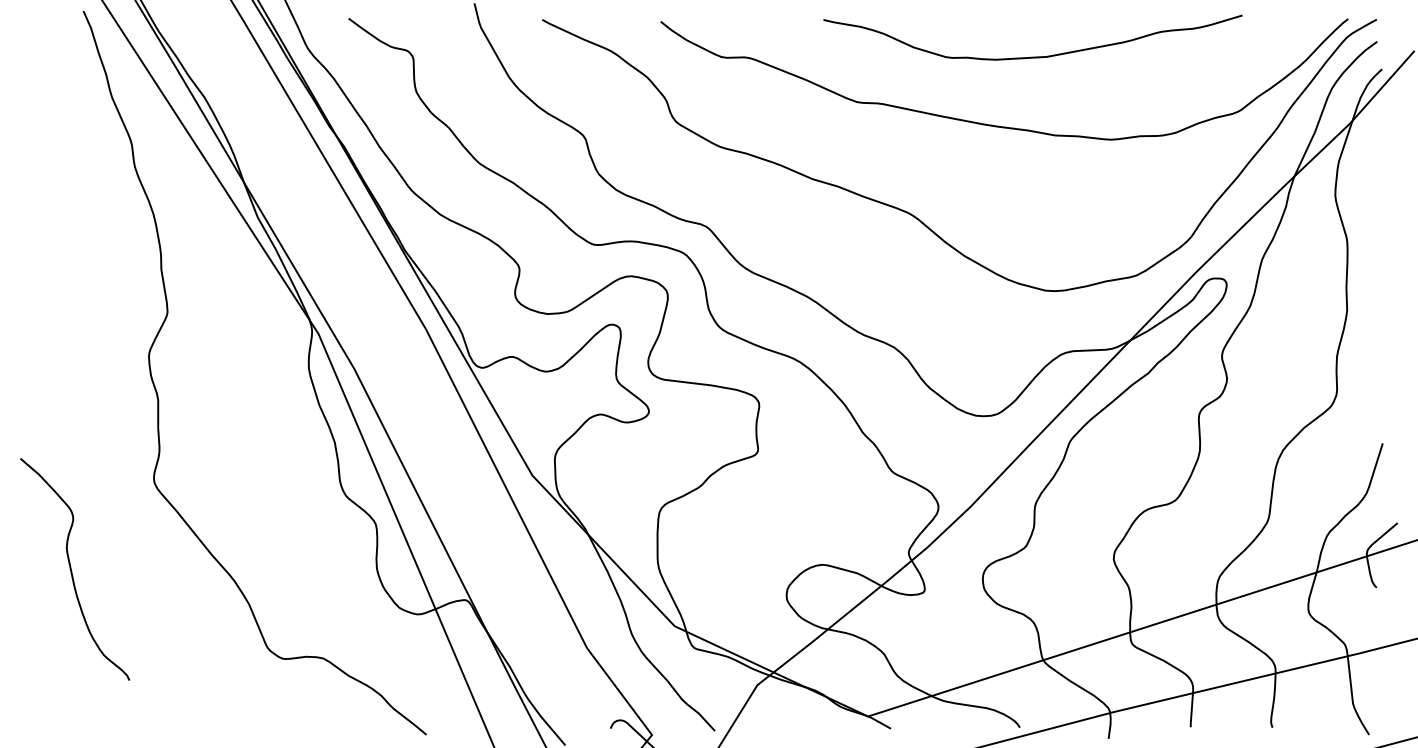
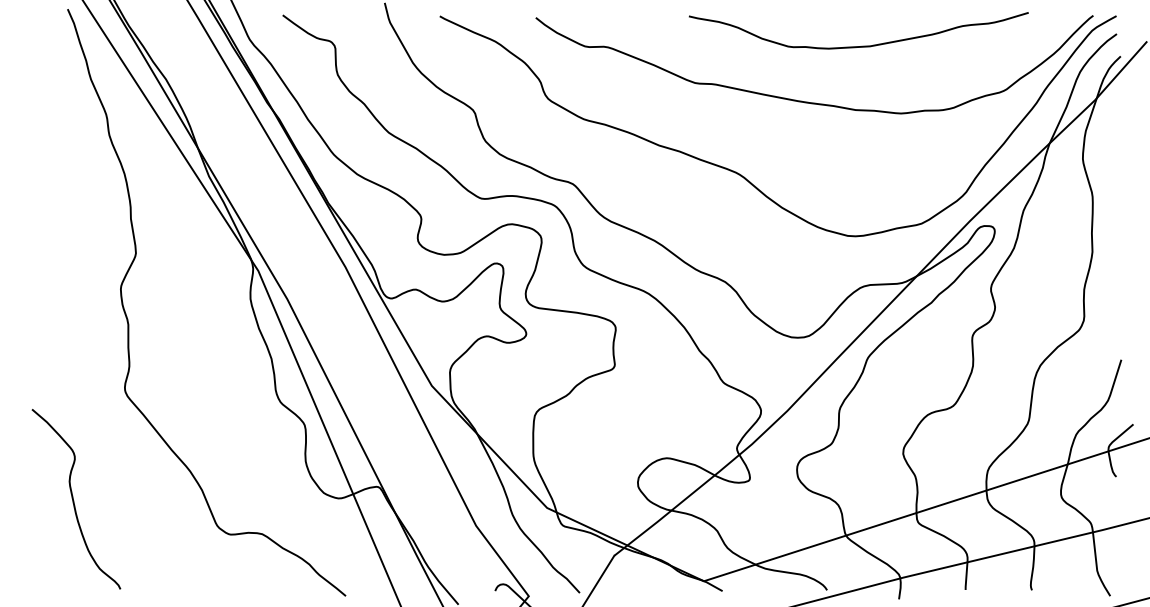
curve: (1032, 56) -> (858, 46), moved
curve: (72, 571) -> (74, 500), moved

